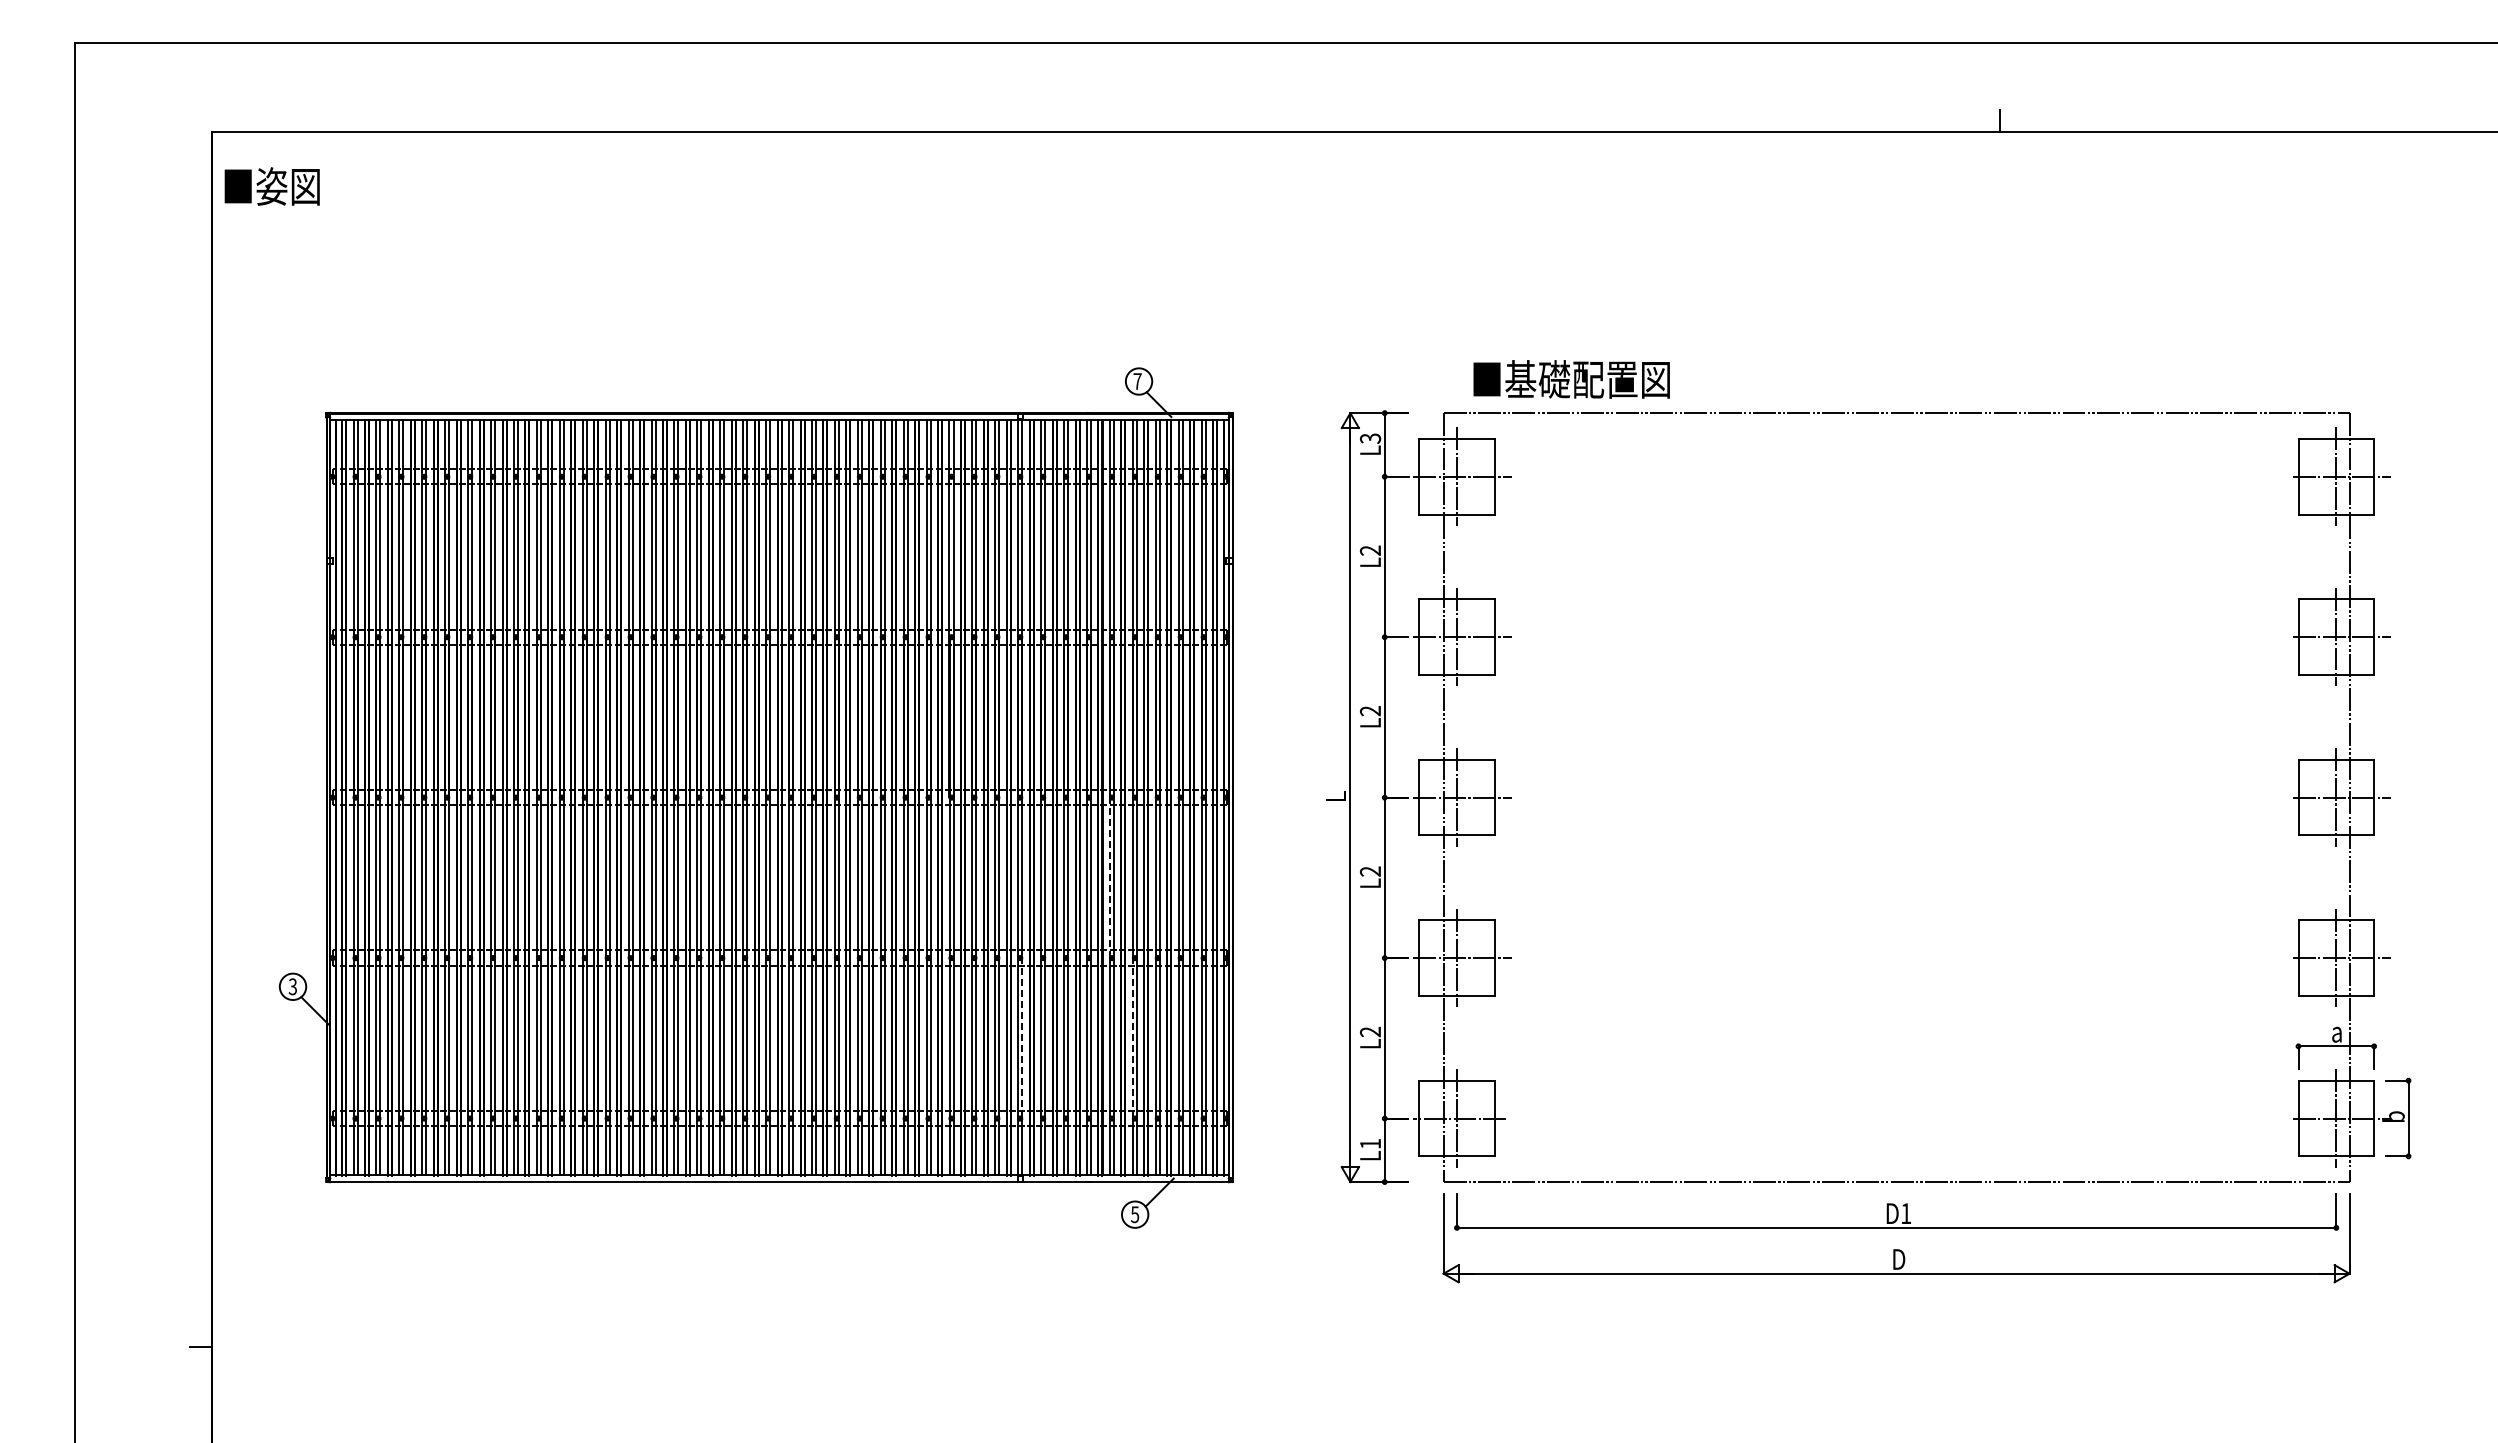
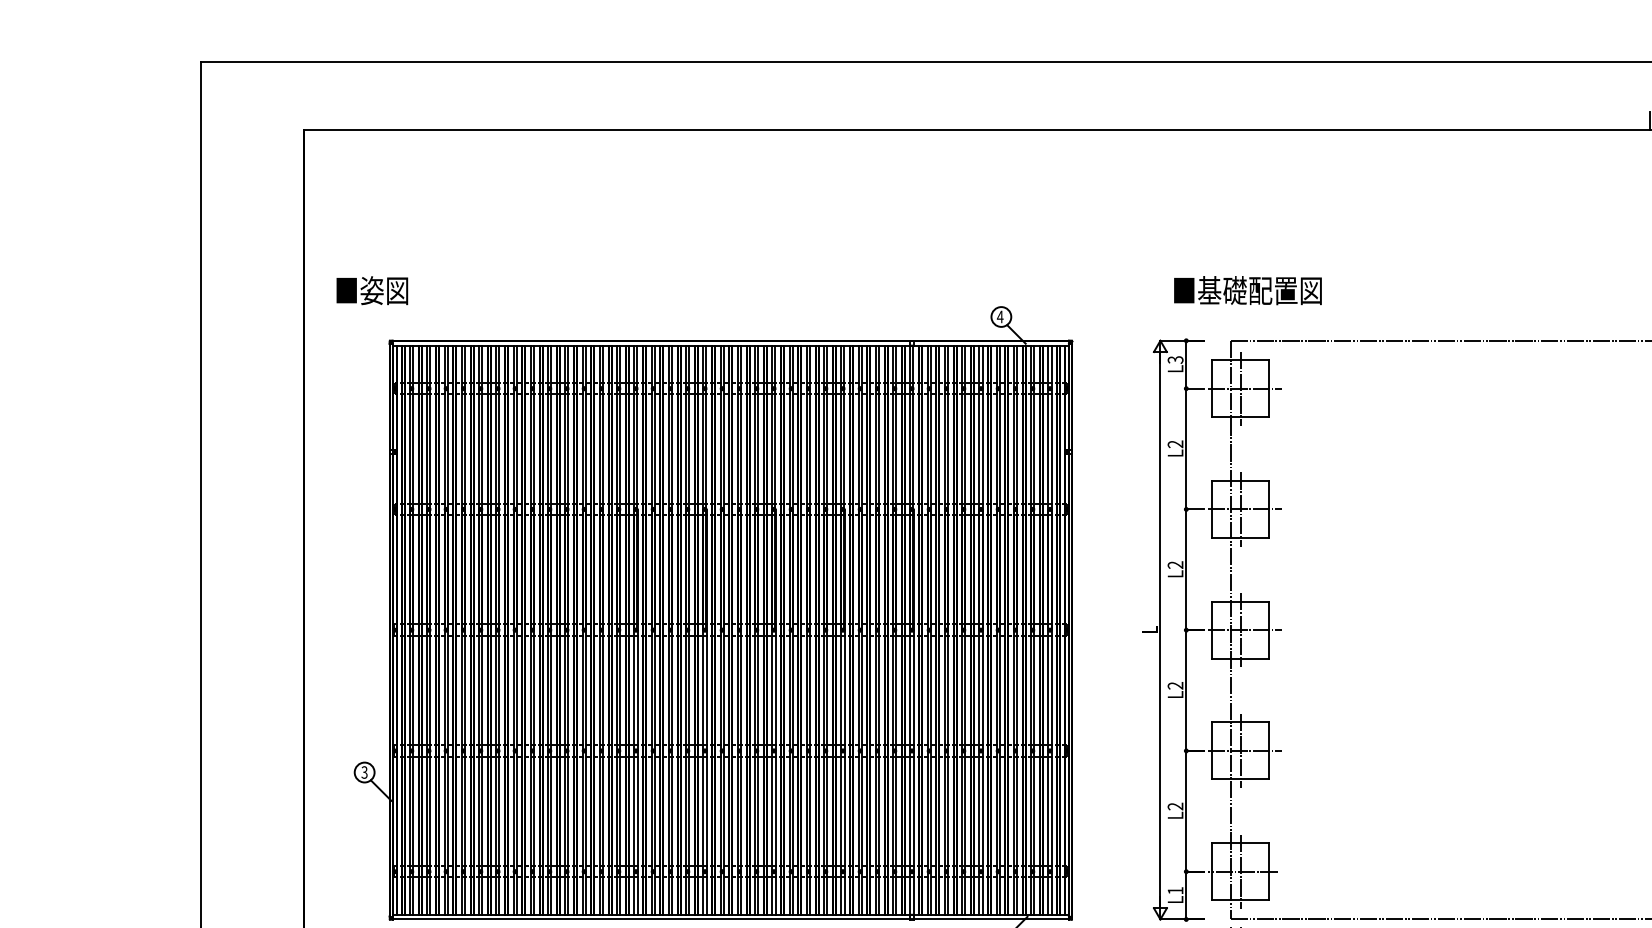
text: (271, 186) -> (371, 290), moved
text: (1571, 379) -> (1247, 290), moved
text: (1137, 381) -> (1000, 316), 7 -> 4
line: (1109, 877) -> (979, 690), dashed -> solid
line: (1022, 1038) -> (913, 811), dashed -> solid
line: (1132, 1038) -> (996, 811), dashed -> solid

